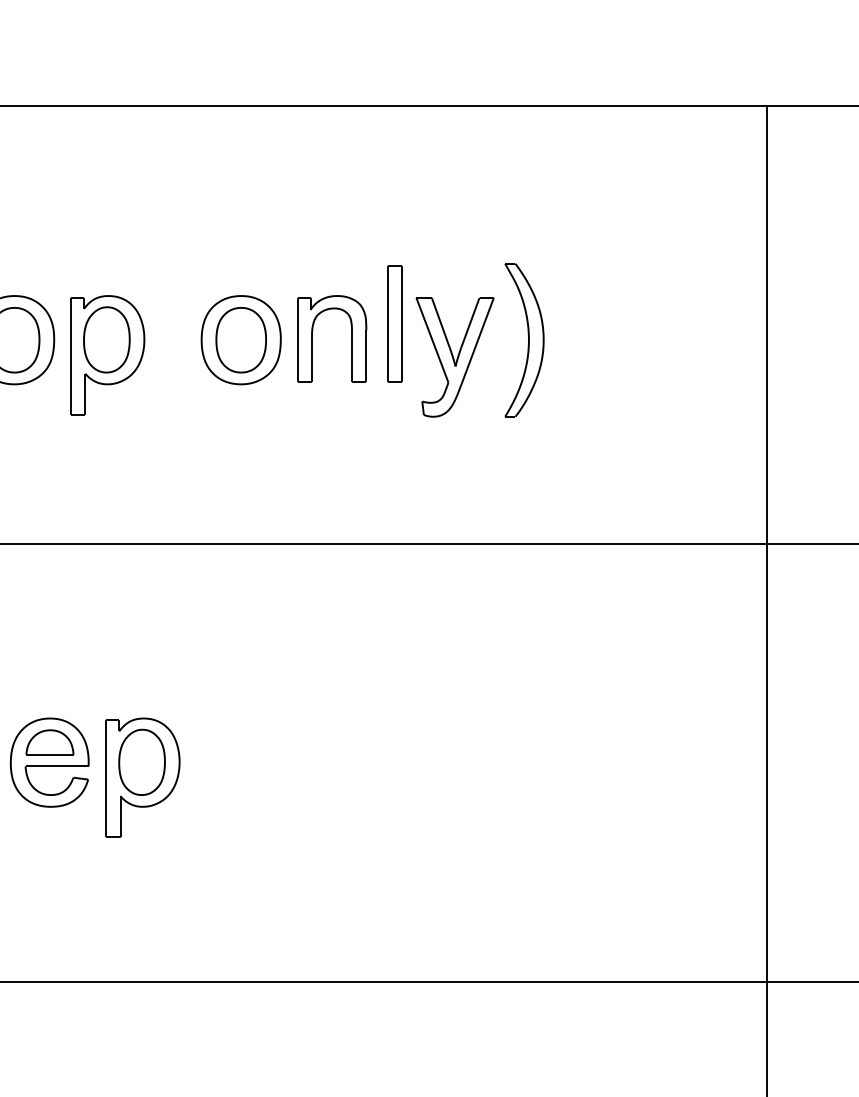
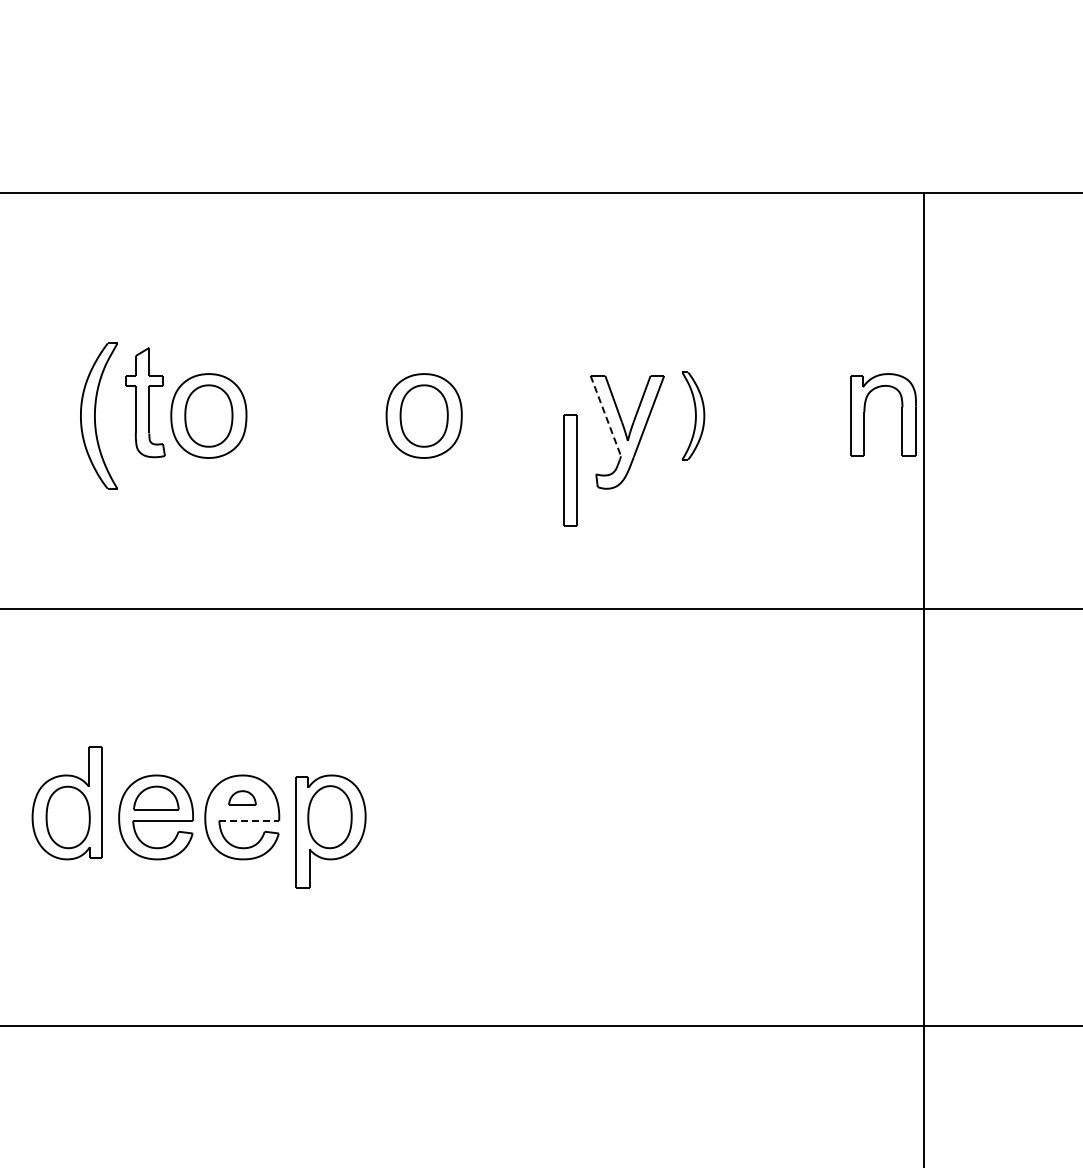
part: (395, 323) -> (570, 470), moved
part: (351, 338) -> (901, 414), moved
part: (524, 339) -> (693, 415), size x0.6
line: (433, 340) -> (606, 416), solid -> dashed
part: (107, 355) -> (297, 430), removed
part: (49, 741) -> (242, 797), size x0.6
line: (57, 765) -> (249, 820), solid -> dashed

